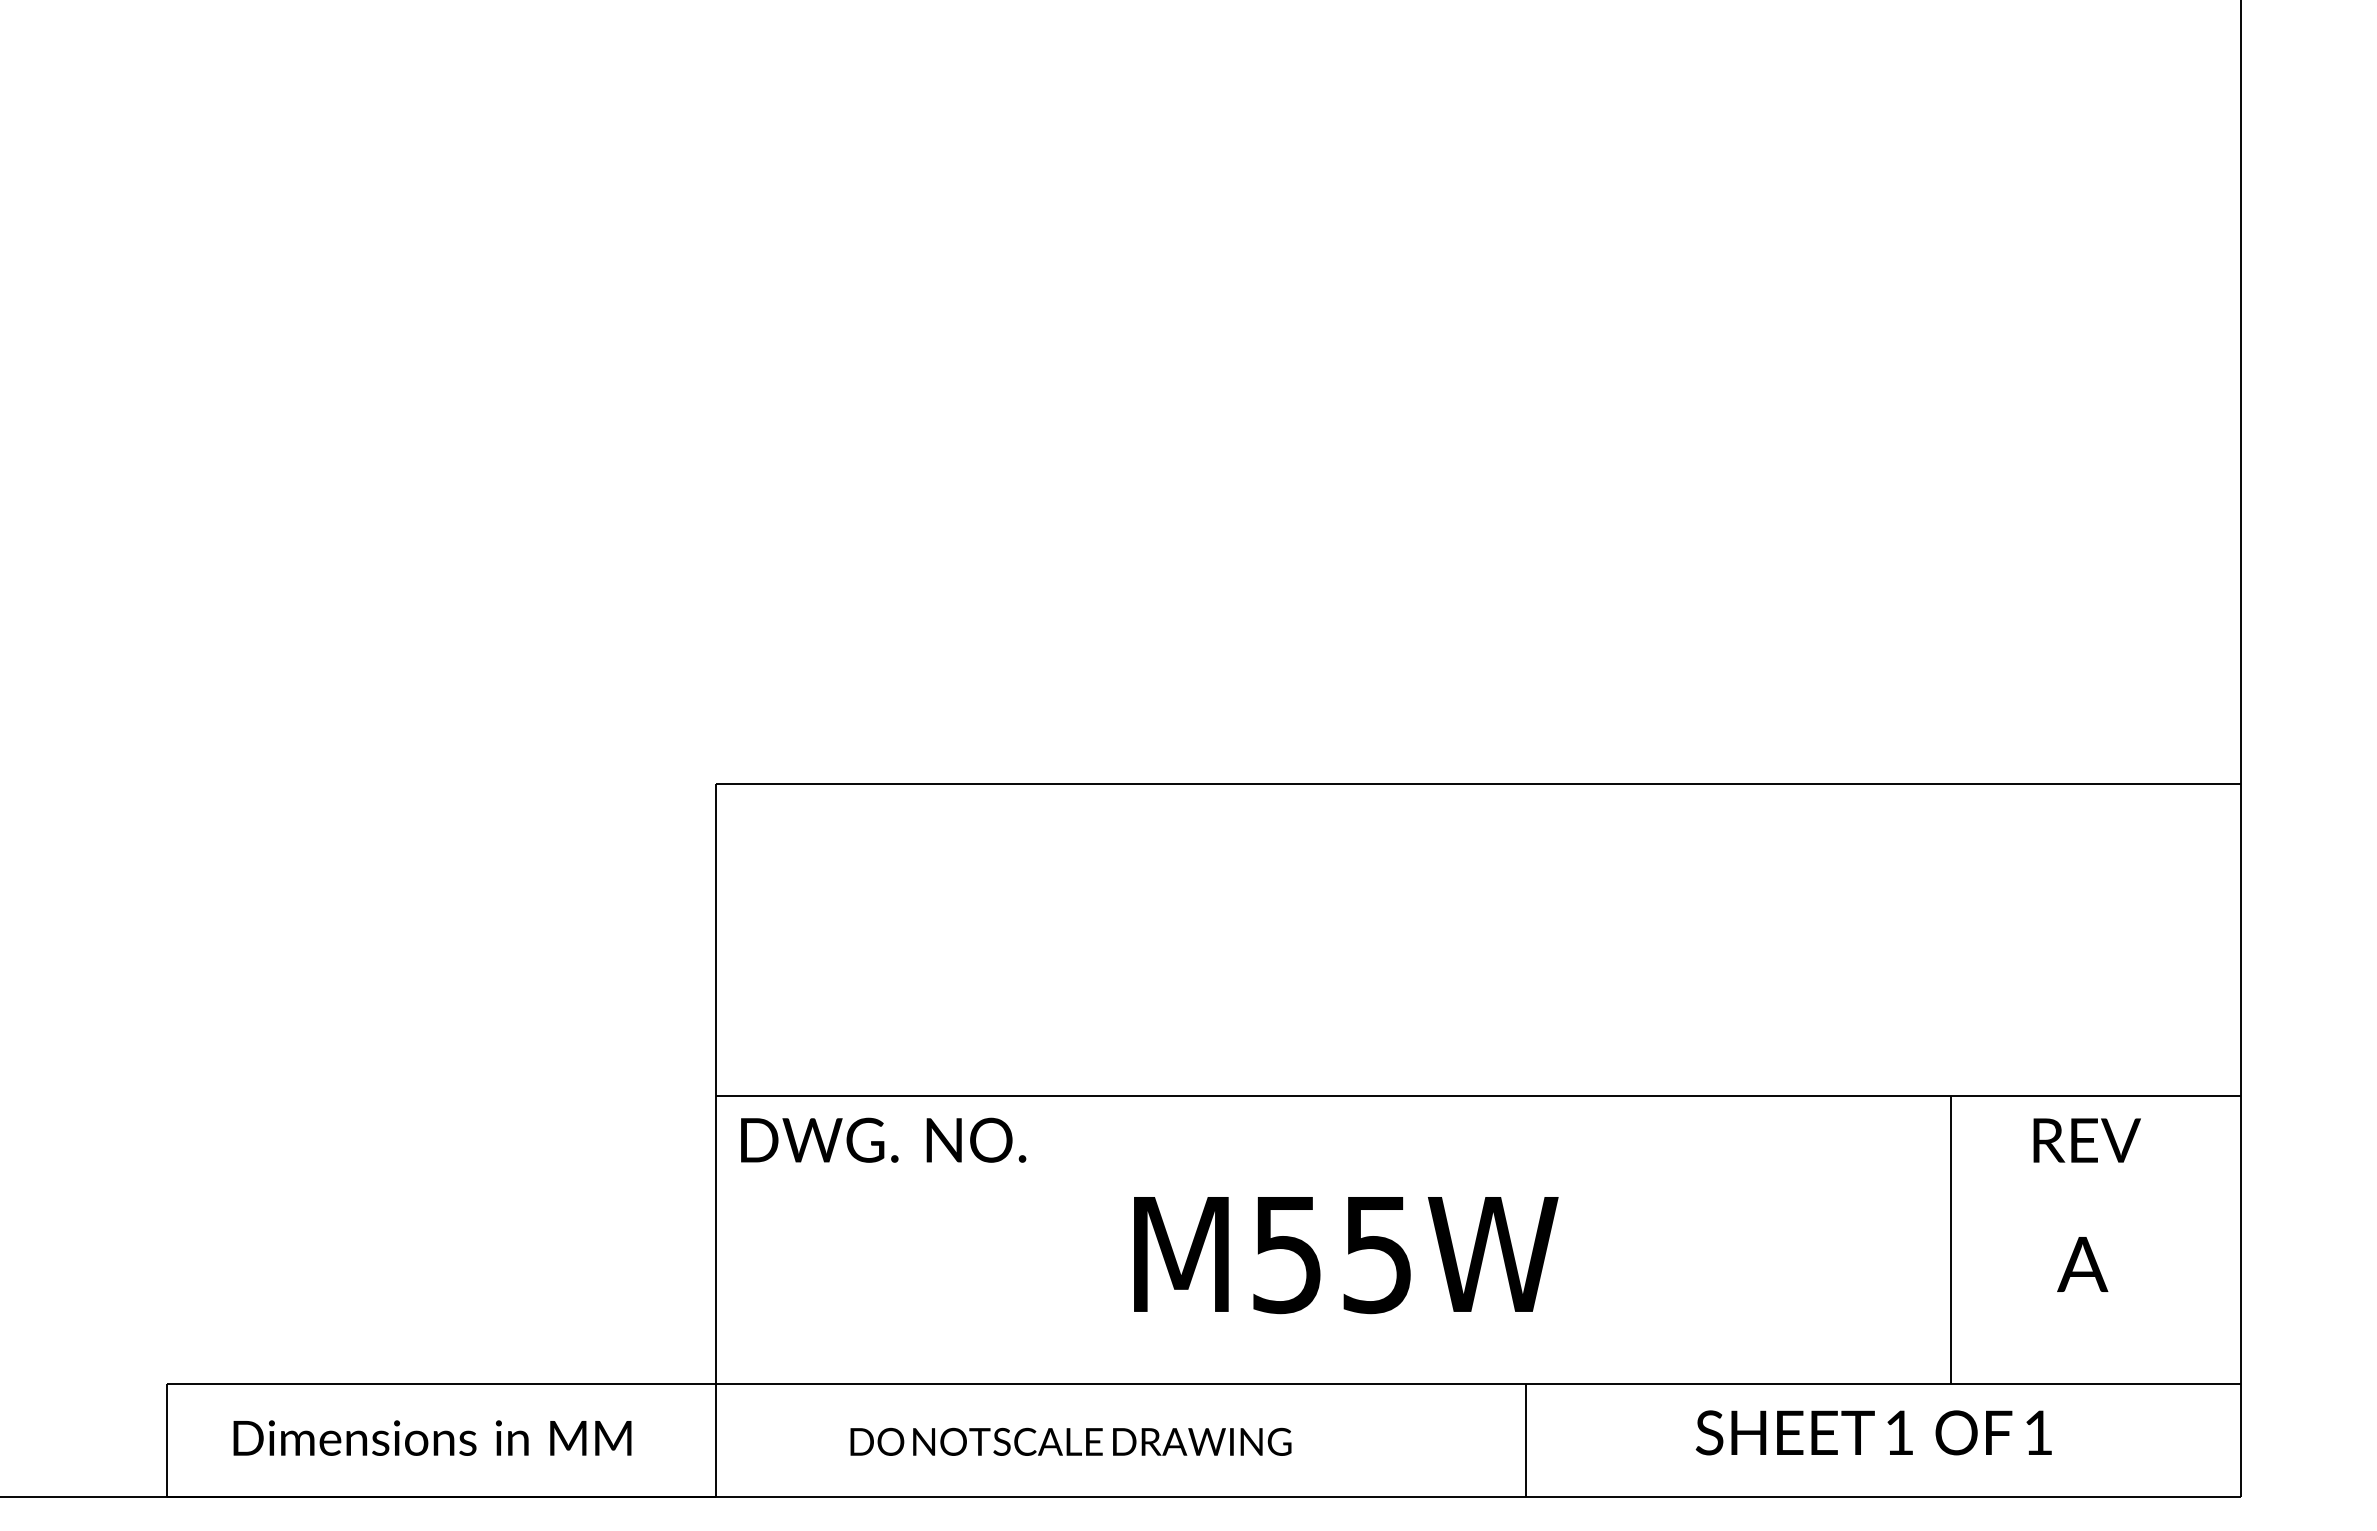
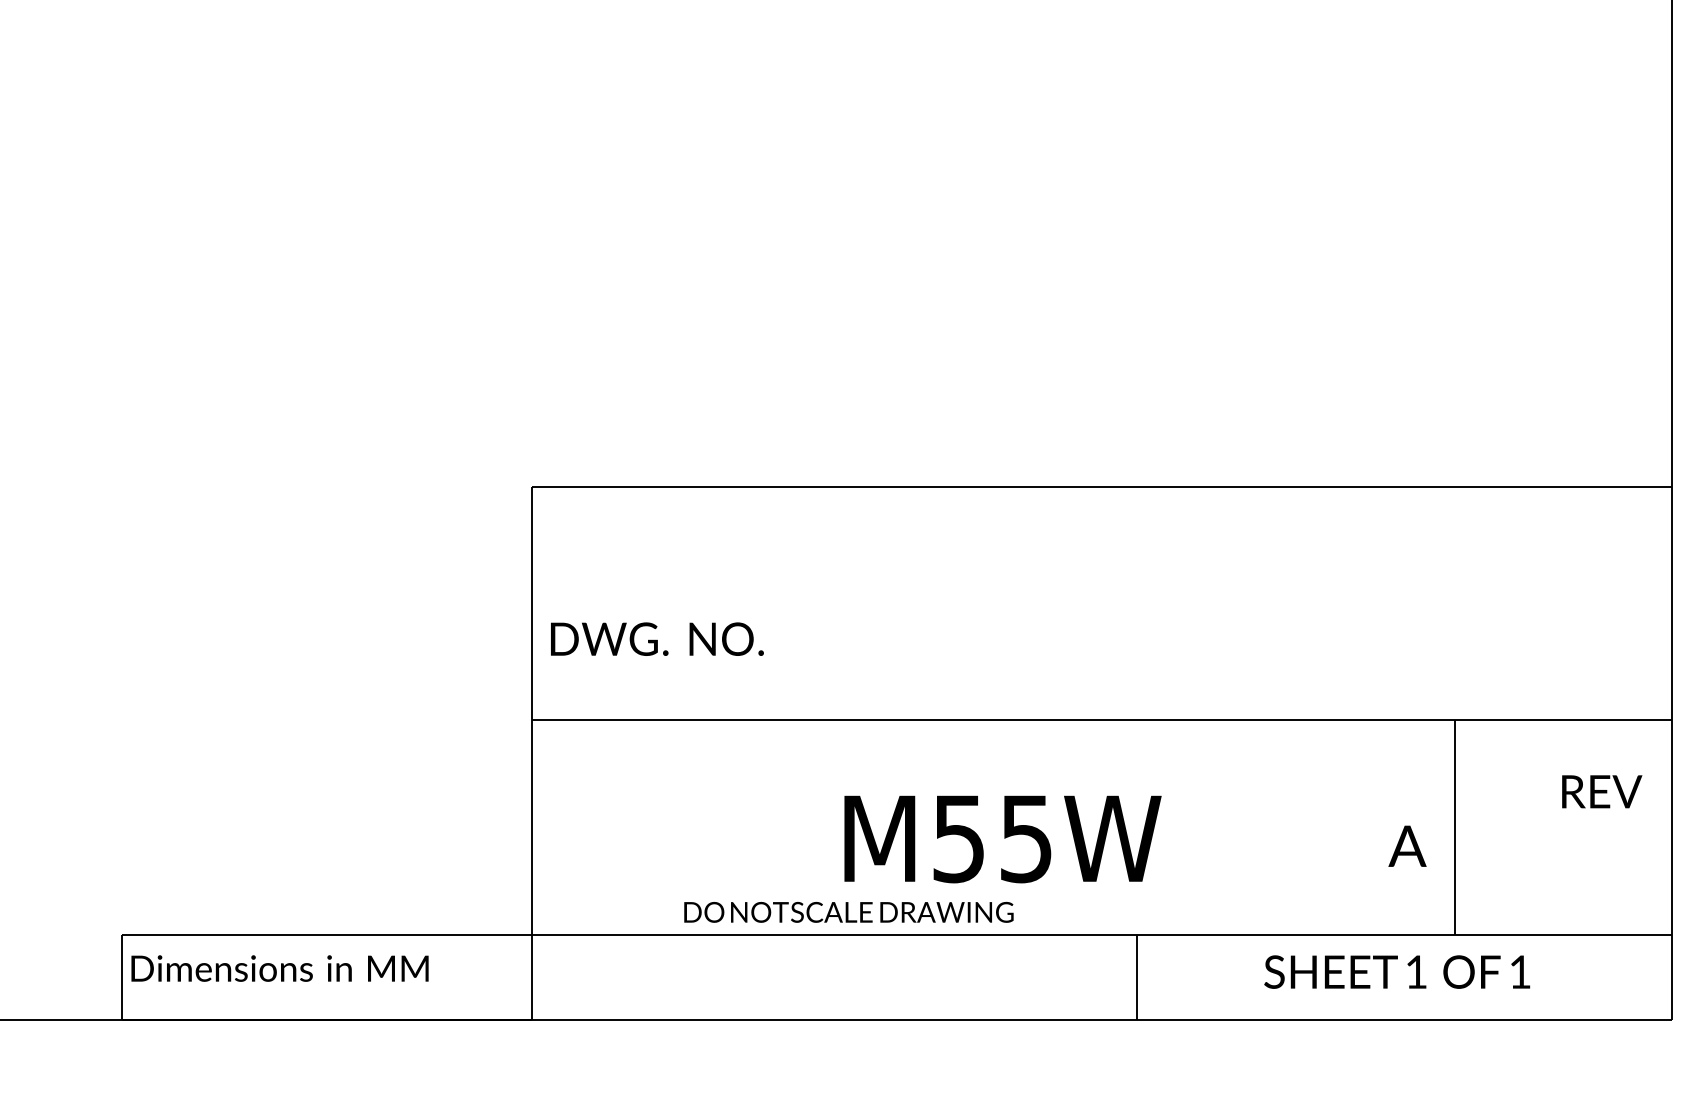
text: (883, 1139) -> (657, 638), moved
text: (2086, 1140) -> (1601, 791), moved
text: (2082, 1264) -> (1407, 846), moved
text: (432, 1437) -> (280, 968), moved
text: (1070, 1441) -> (848, 912), moved

